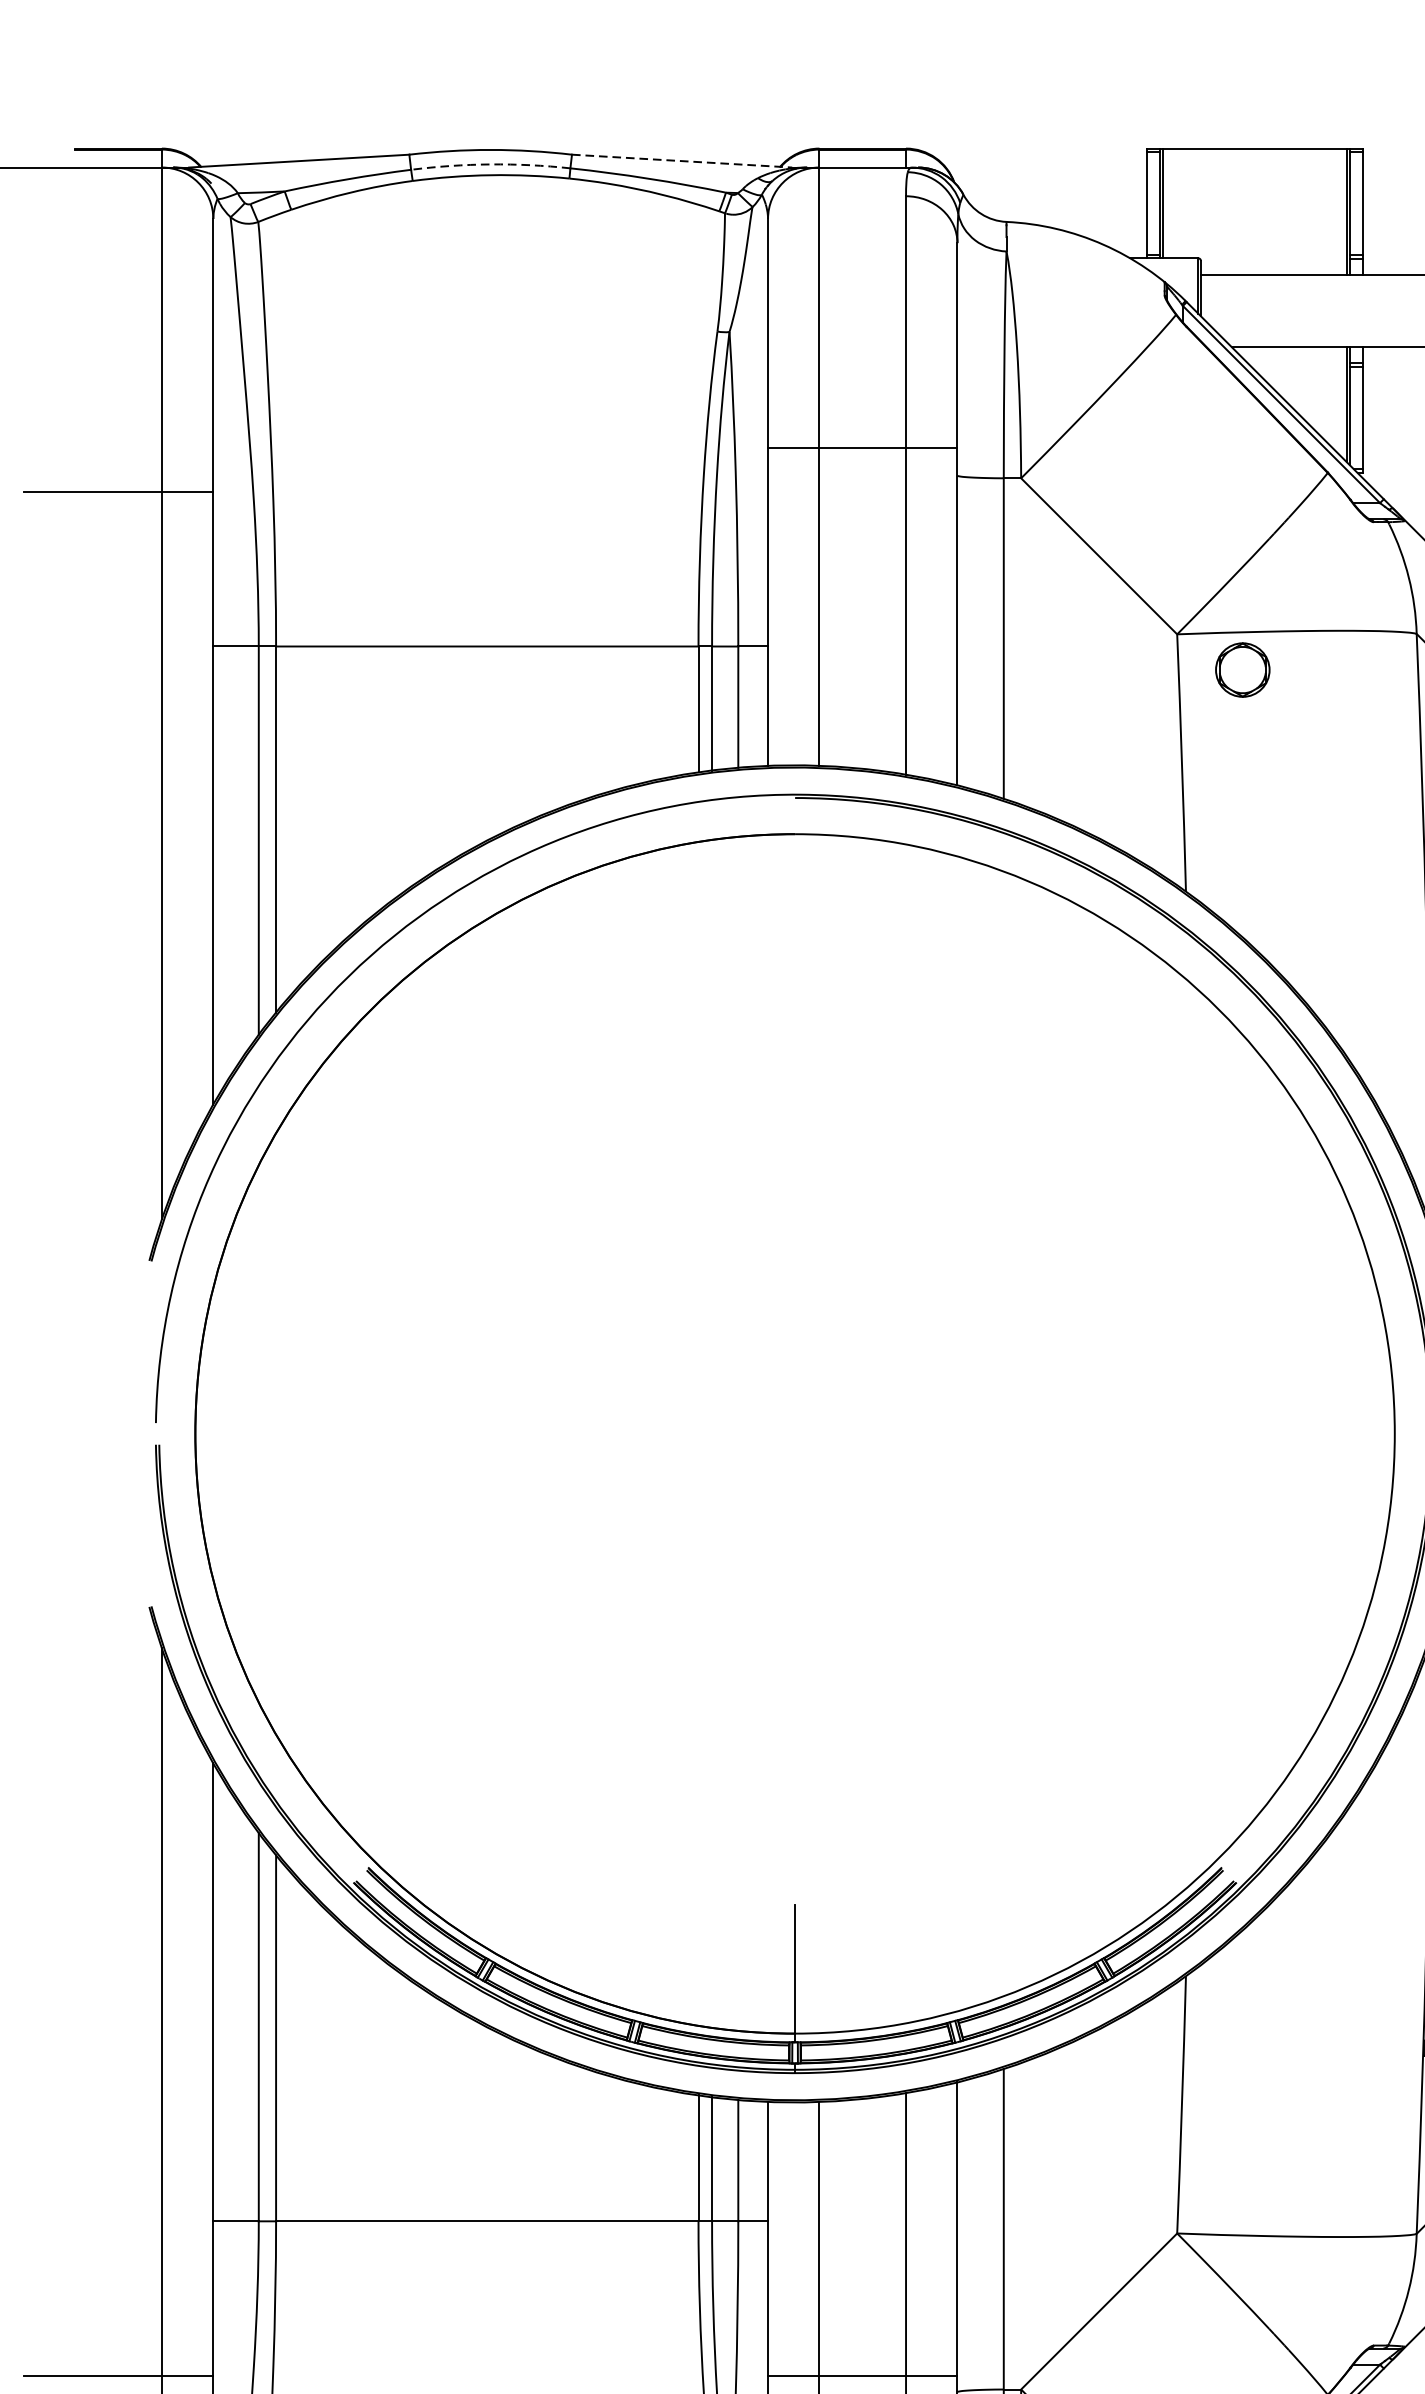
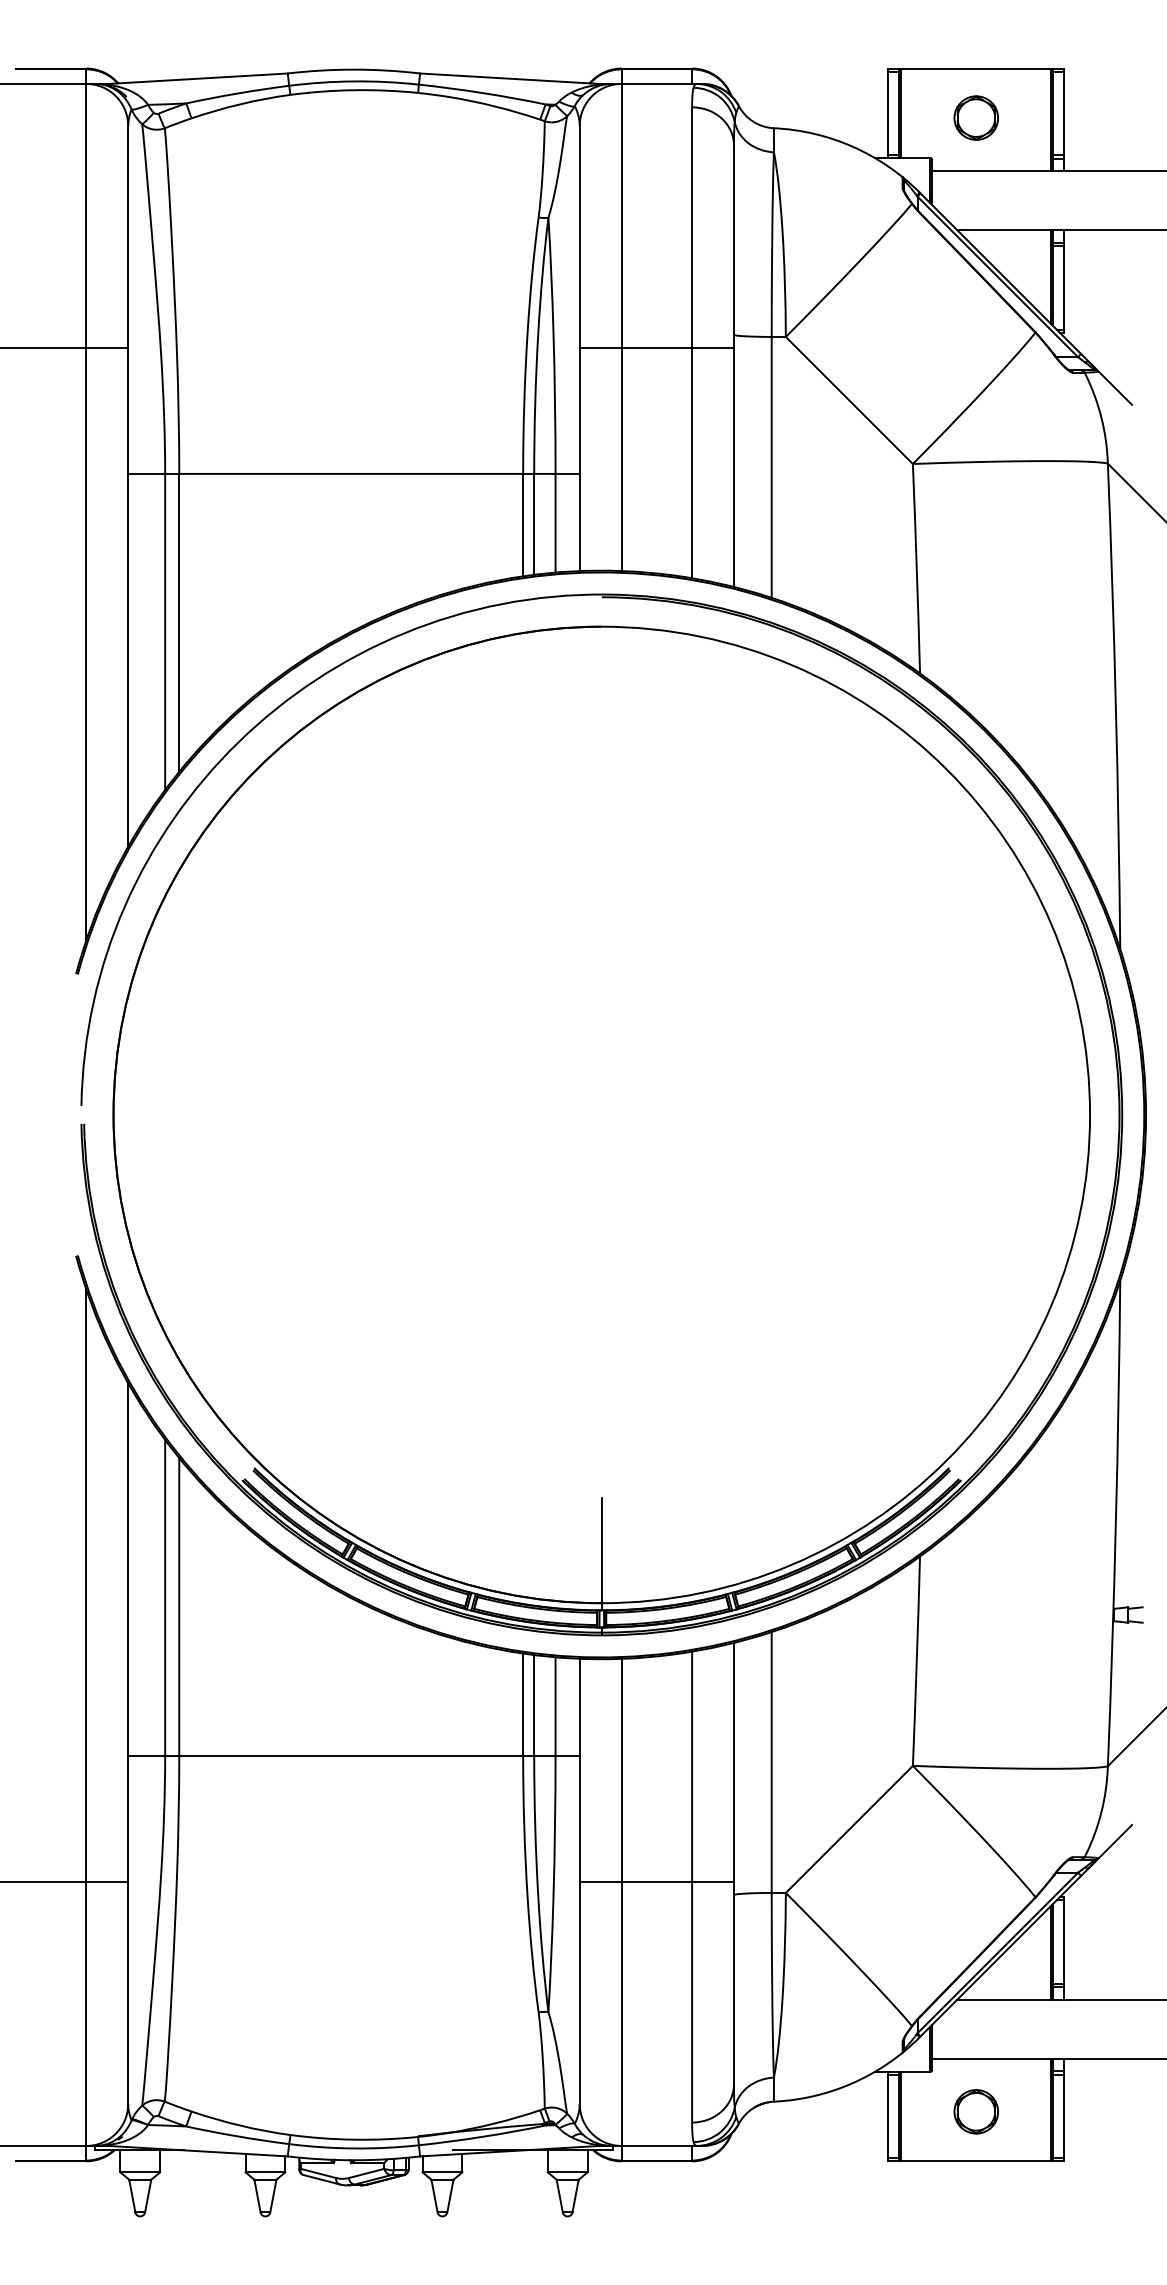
line: (681, 160) -> (509, 78), dashed -> solid
arc: (491, 164) -> (354, 81), dashed -> solid
line: (862, 448) -> (656, 348), moved
part: (1241, 669) -> (975, 117), moved

